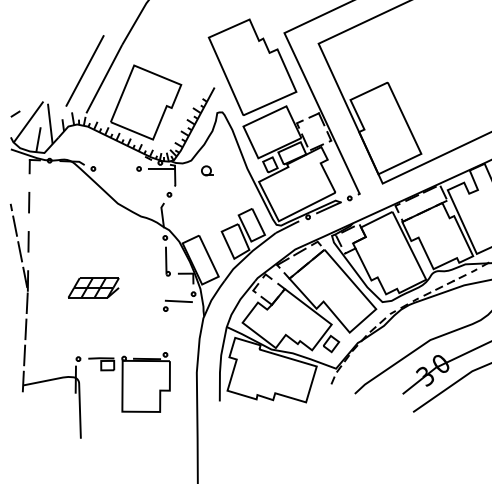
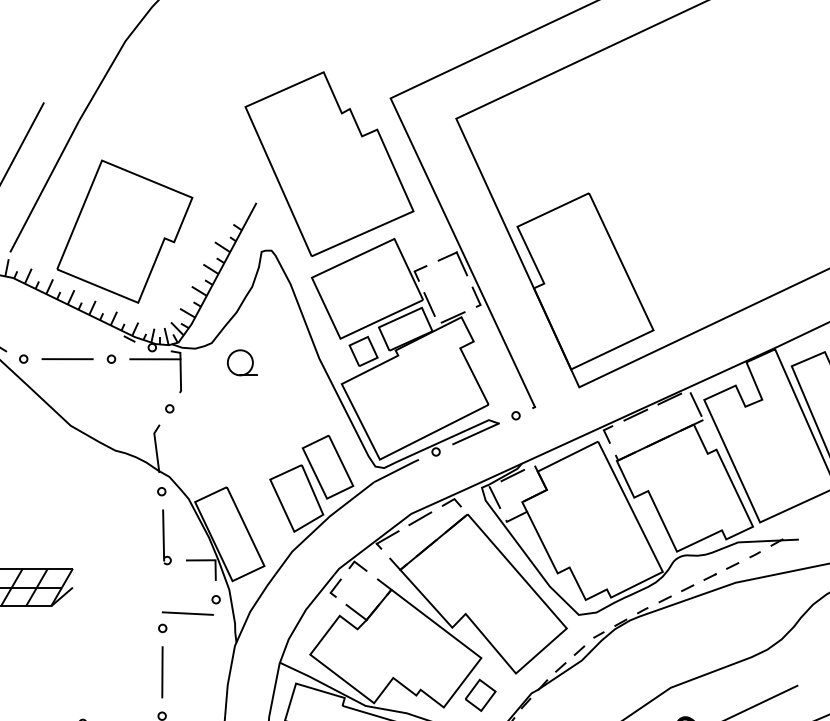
line: (116, 168) -> (68, 358), added
part: (206, 170) -> (240, 362), size x1.43
line: (165, 331) -> (162, 671), added

